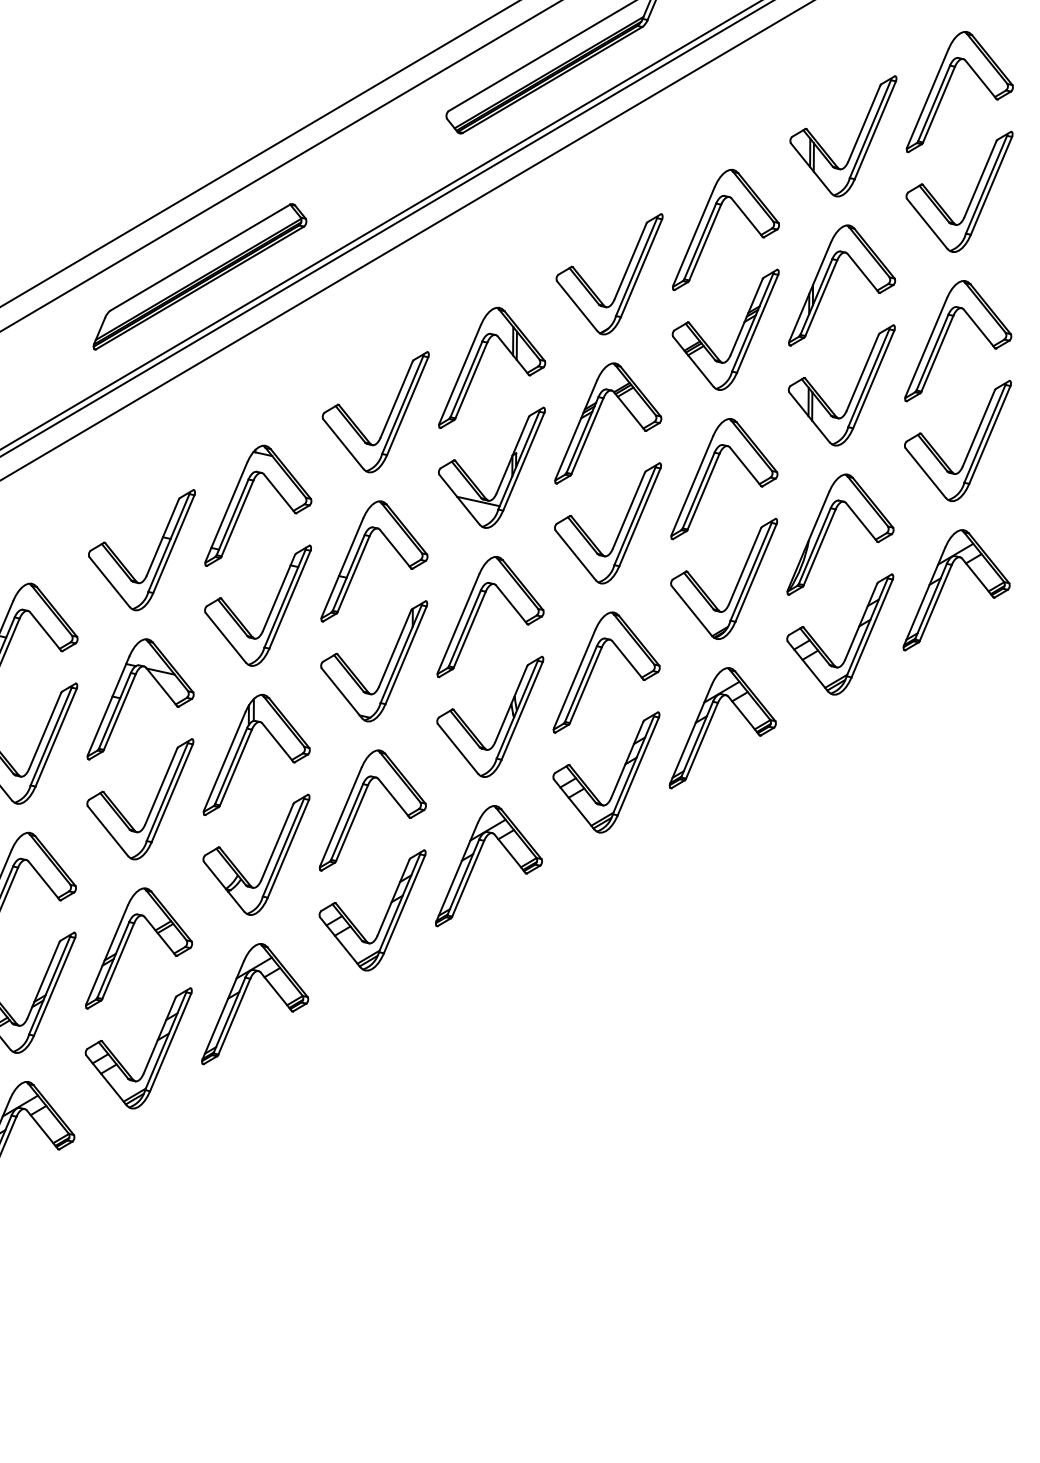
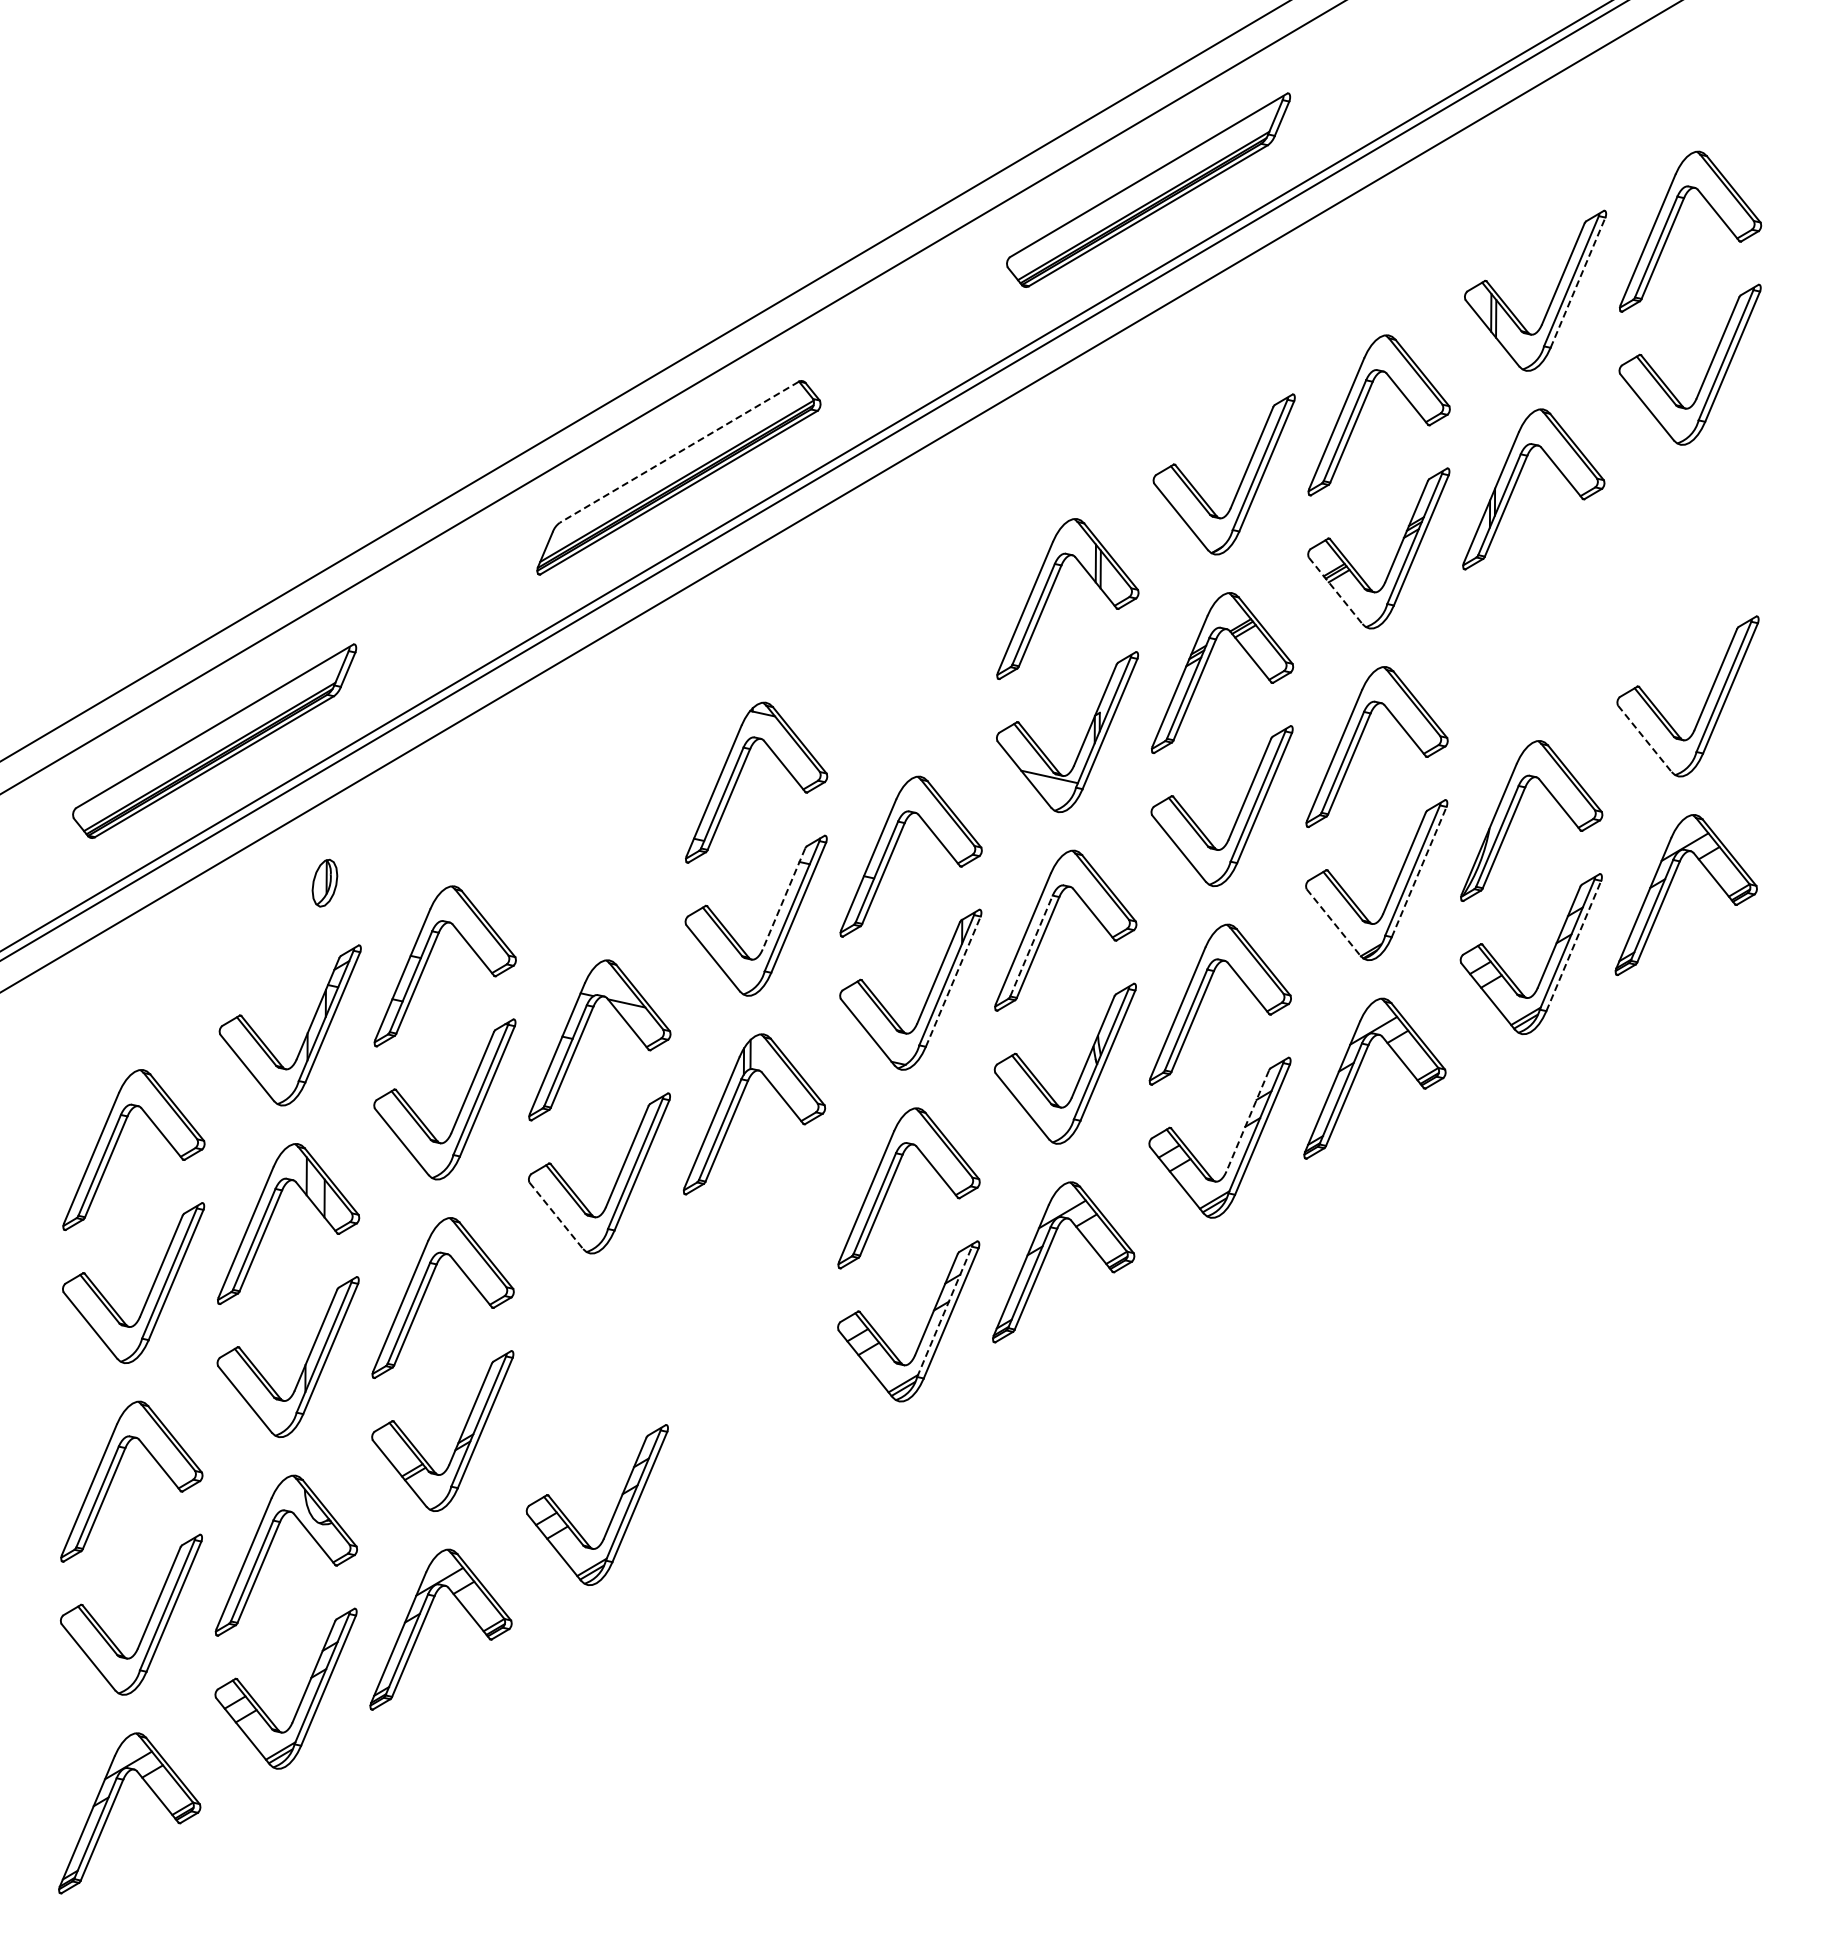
line: (875, 130) -> (1578, 282), solid -> dashed
line: (200, 257) -> (679, 452), solid -> dashed
part: (946, 335) -> (1672, 555), removed
line: (693, 361) -> (1335, 590), solid -> dashed
part: (853, 391) -> (1549, 630), removed
part: (387, 419) -> (928, 667), removed
line: (925, 472) -> (1644, 738), solid -> dashed
part: (154, 554) -> (618, 847), removed
line: (756, 573) -> (1419, 872), solid -> dashed
line: (278, 593) -> (783, 899), solid -> dashed
line: (691, 610) -> (1333, 922), solid -> dashed
line: (464, 628) -> (1031, 946), solid -> dashed
line: (871, 628) -> (1573, 946), solid -> dashed
line: (406, 655) -> (953, 981), solid -> dashed
line: (627, 760) -> (1247, 1121), solid -> dashed
line: (108, 830) -> (556, 1215), solid -> dashed
part: (268, 860) -> (770, 1254), removed
line: (399, 903) -> (944, 1311), solid -> dashed
part: (126, 942) -> (581, 1364), removed
part: (243, 997) -> (736, 1437), removed

